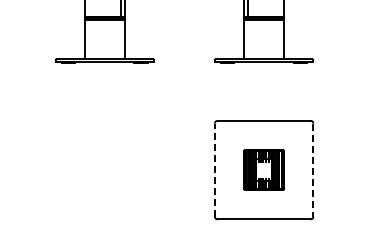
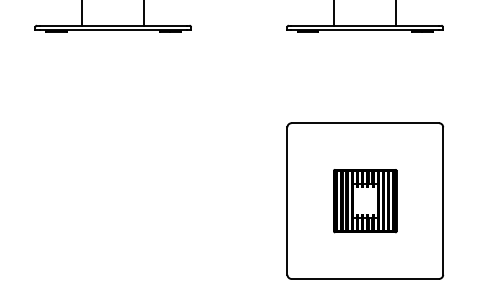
line: (214, 170) -> (286, 201), dashed -> solid
line: (313, 170) -> (443, 201), dashed -> solid

